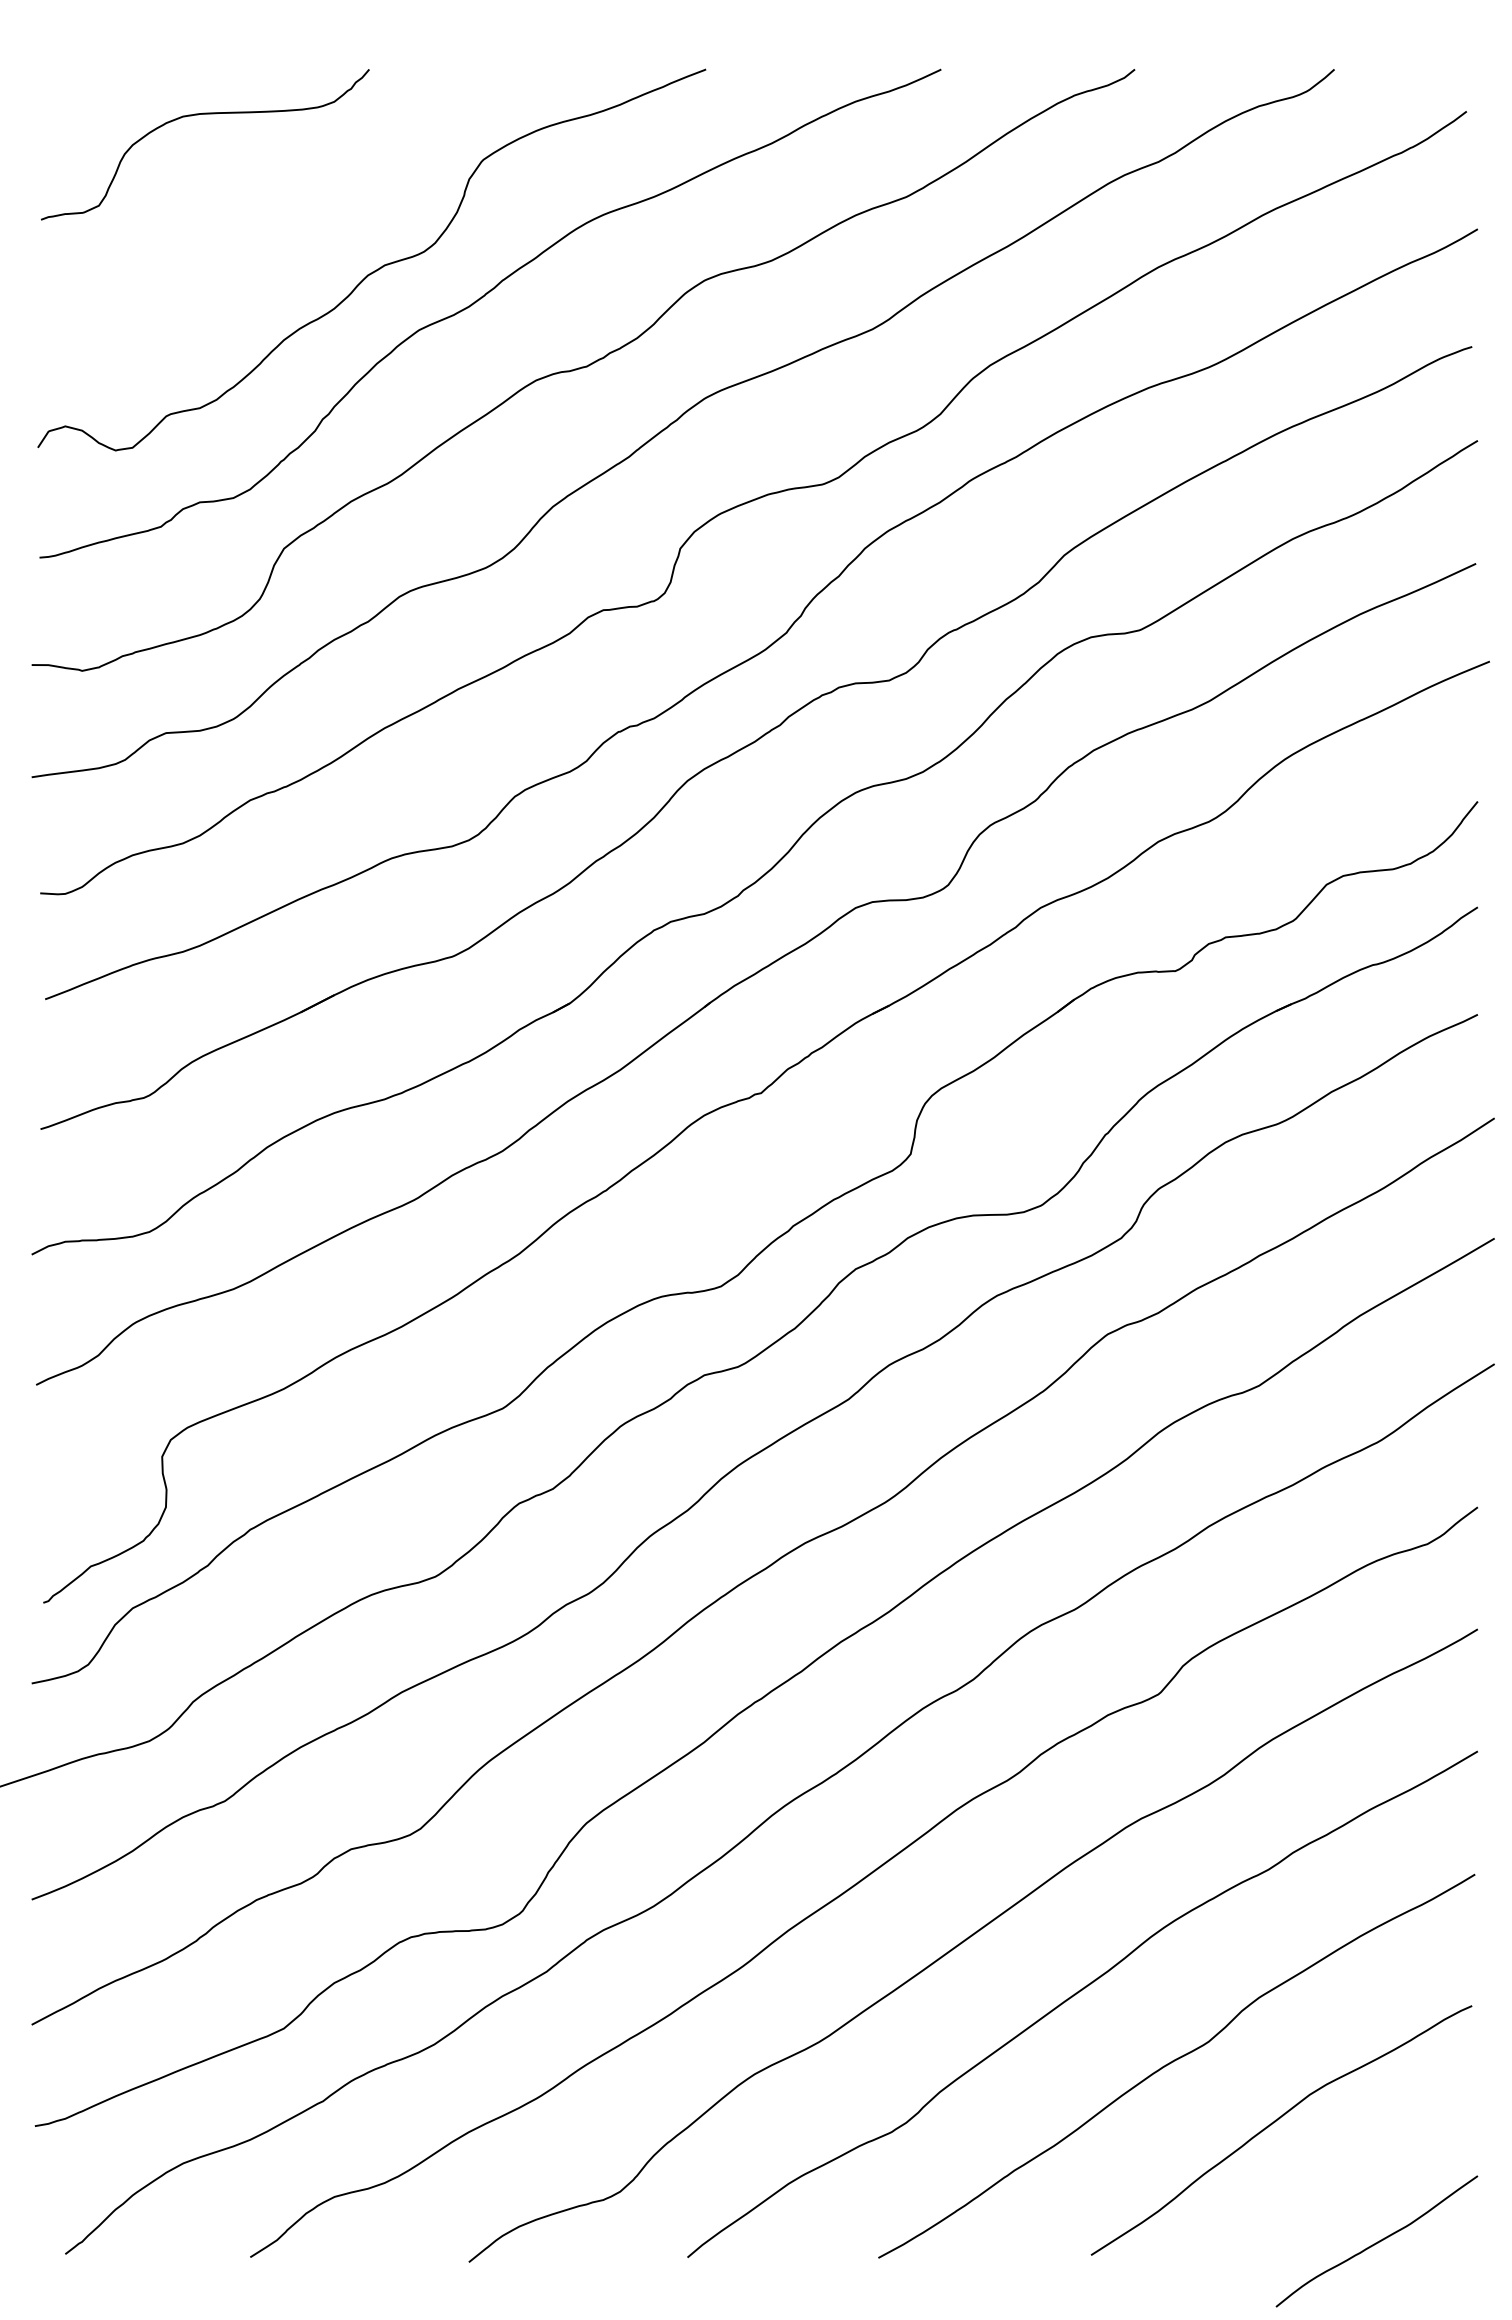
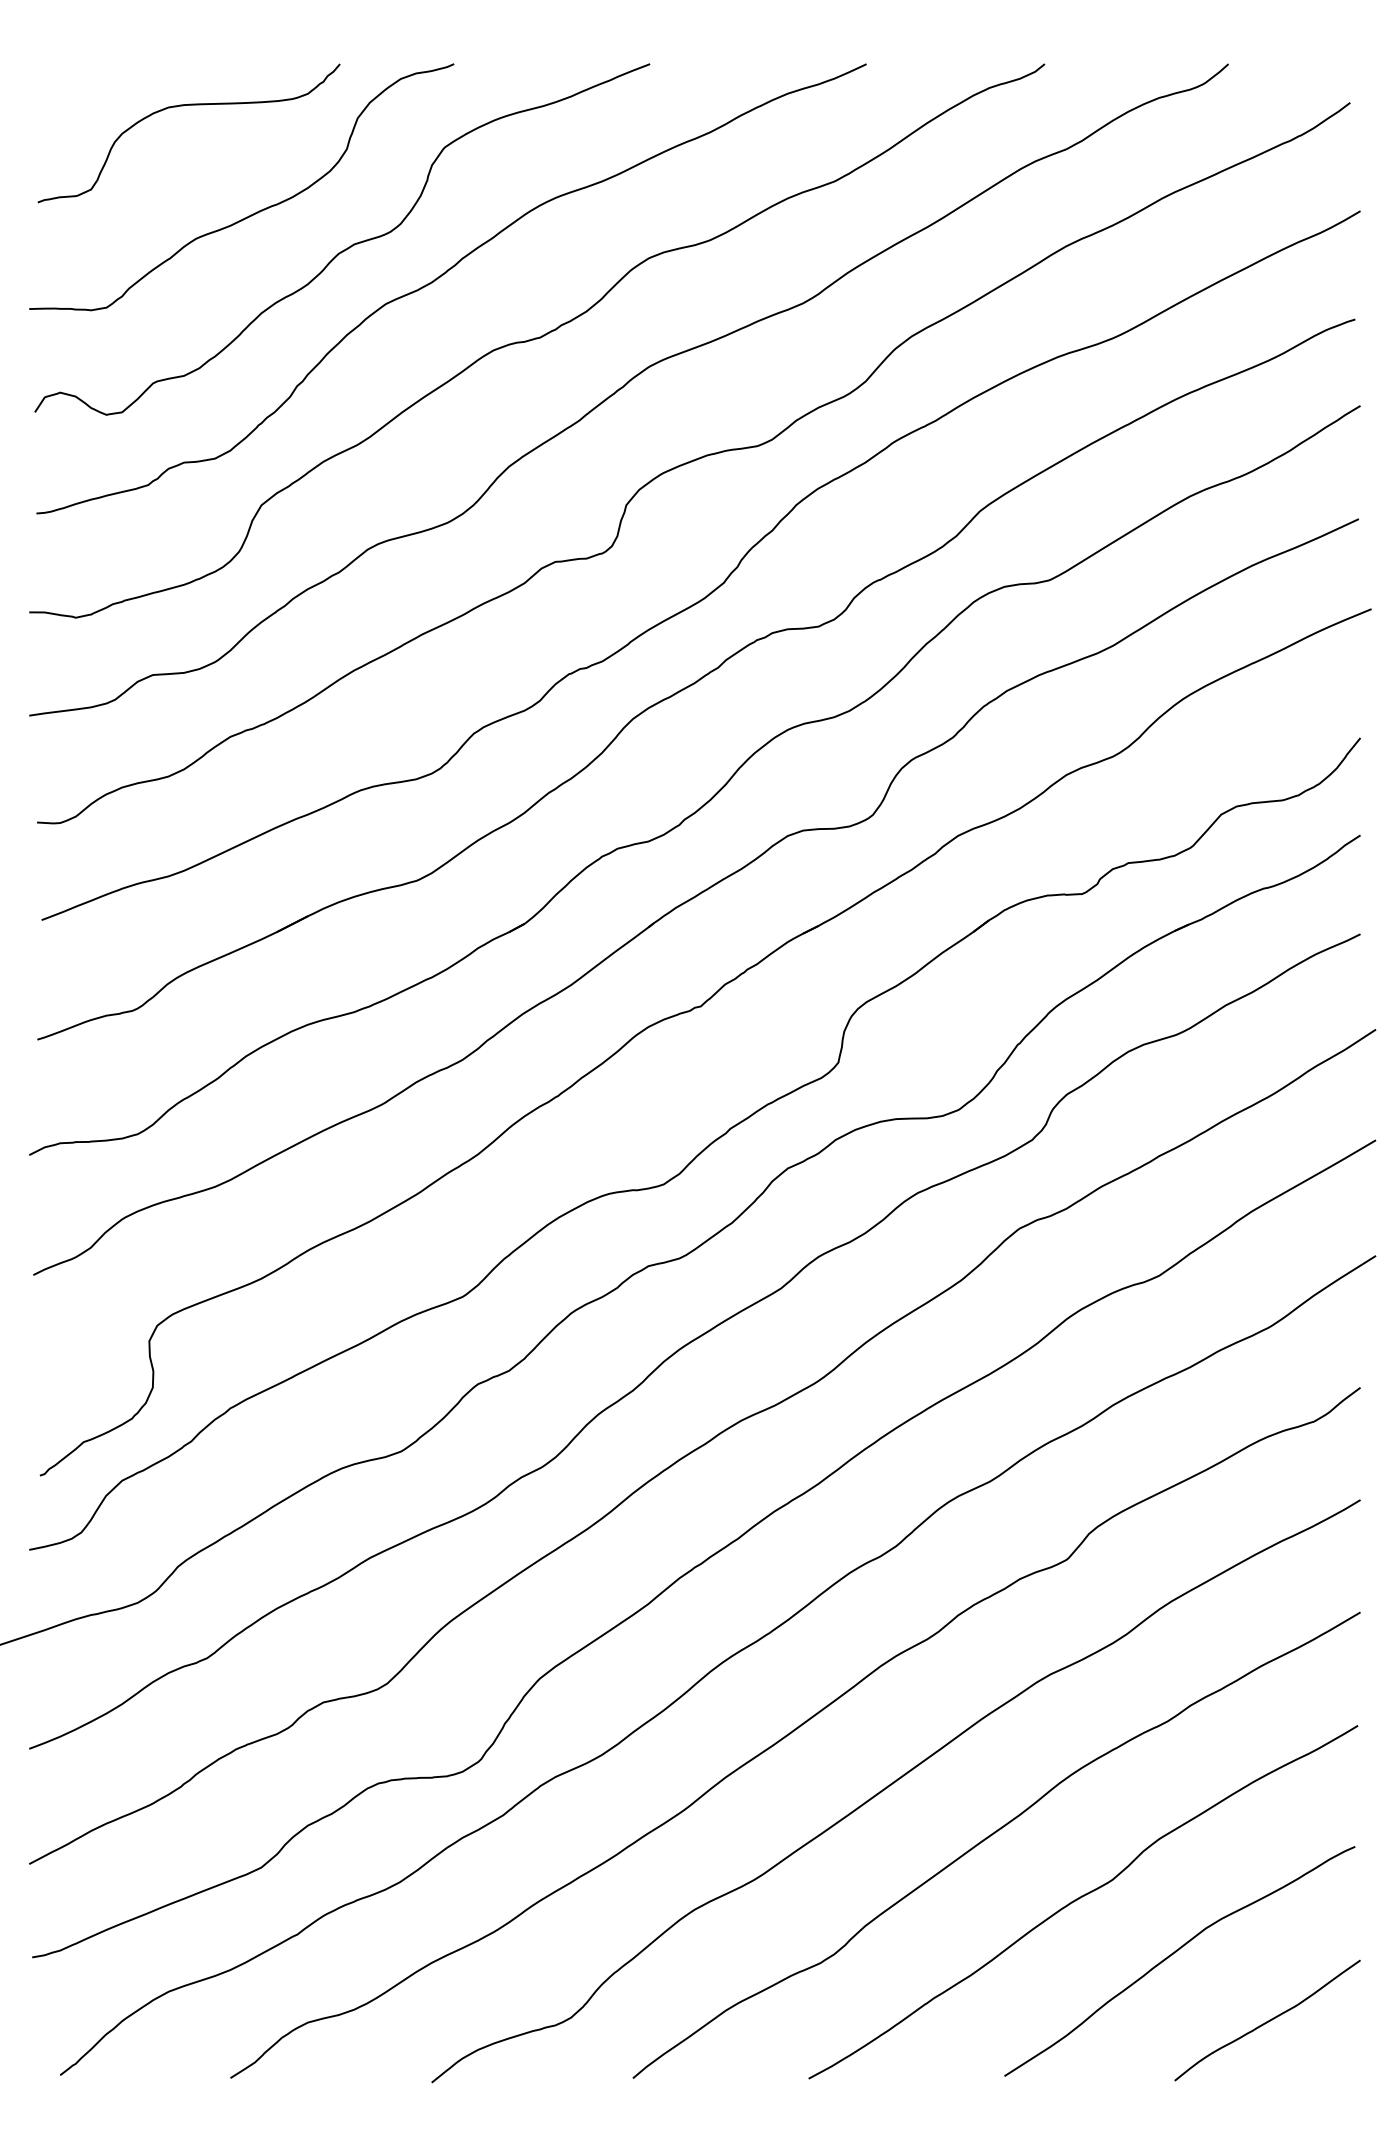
curve: (275, 231) -> (253, 213), added
curve: (1377, 2241) -> (1268, 2020), moved

